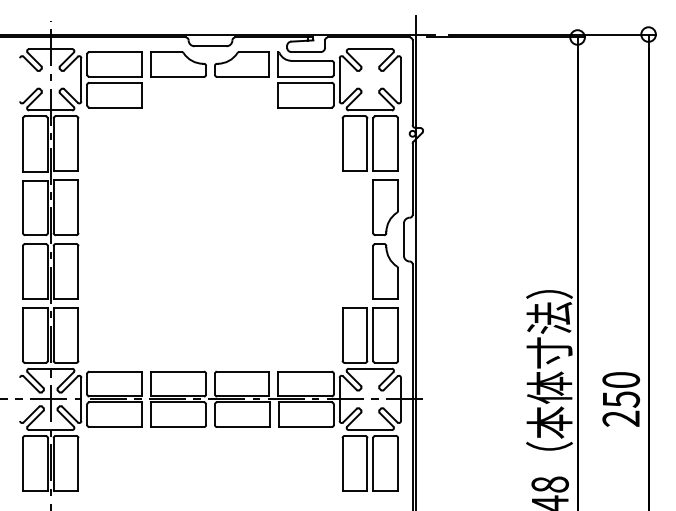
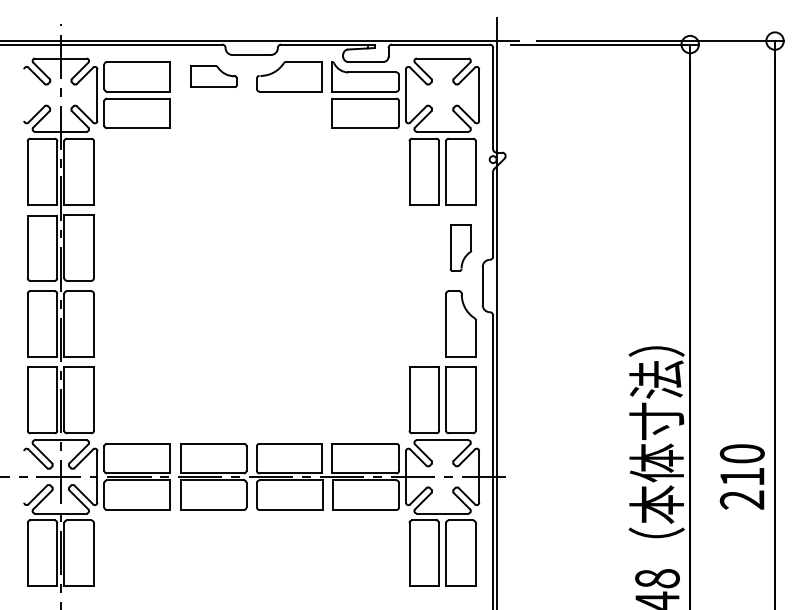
part: (178, 64) -> (213, 76), size x0.7
part: (385, 207) -> (460, 247), size x0.7
text: (621, 399) -> (742, 477), 250 -> 210

